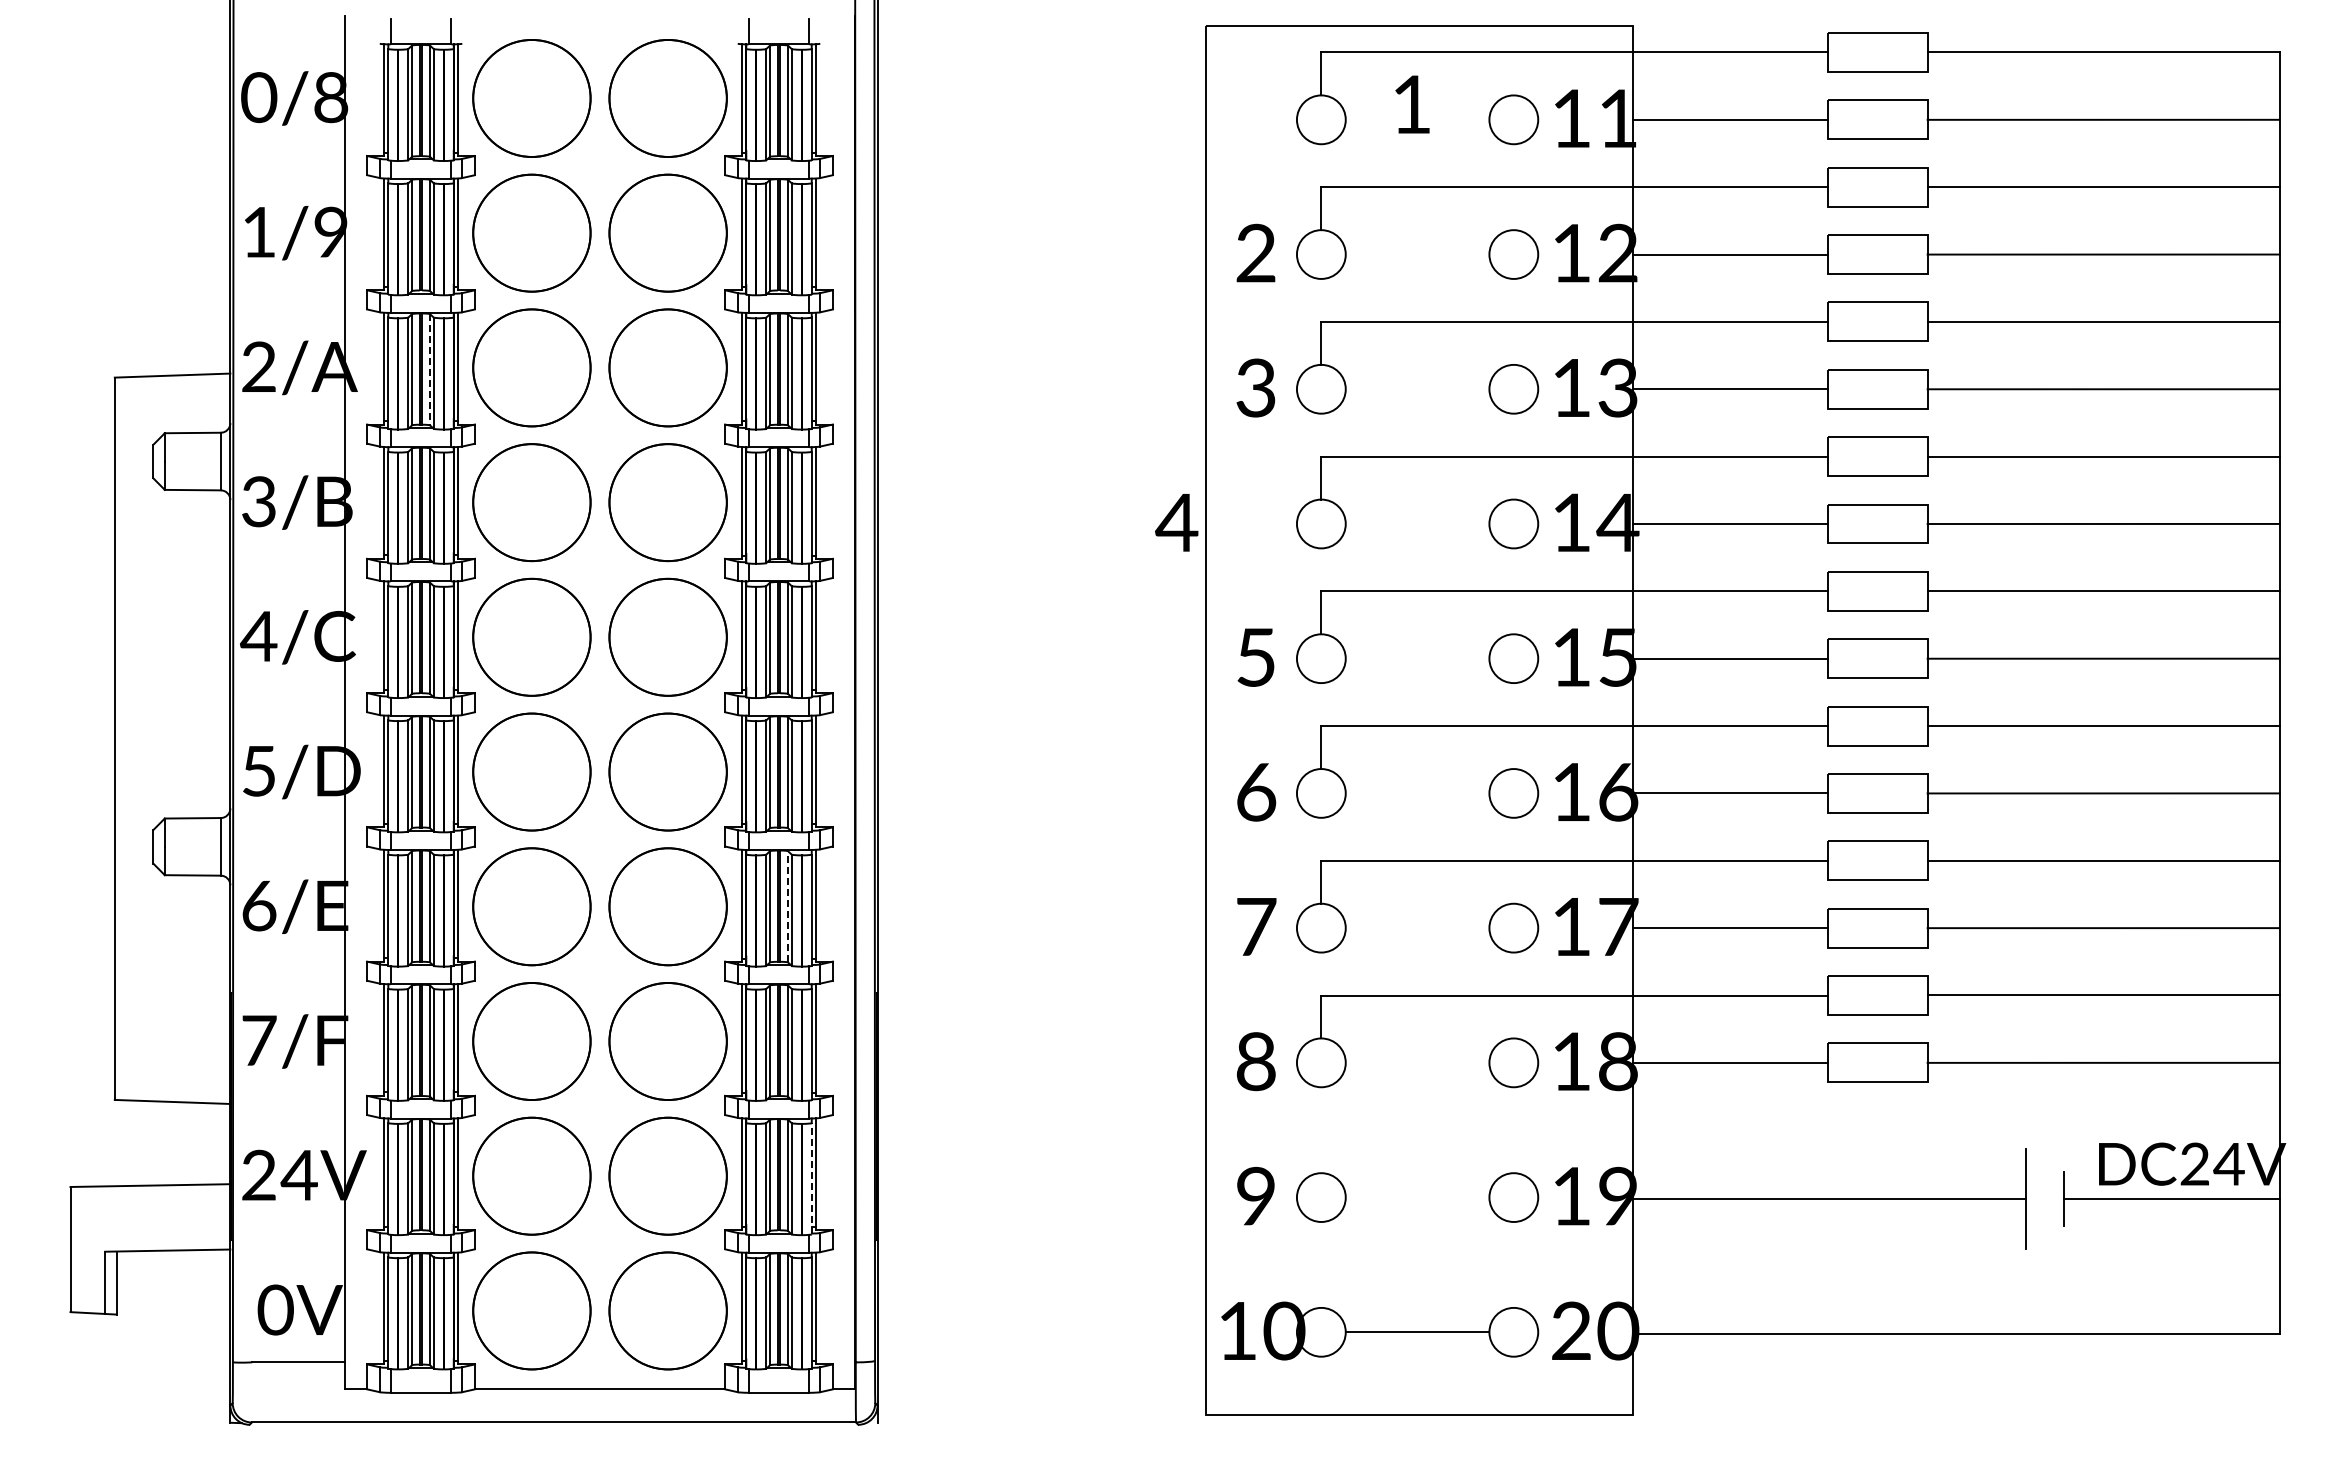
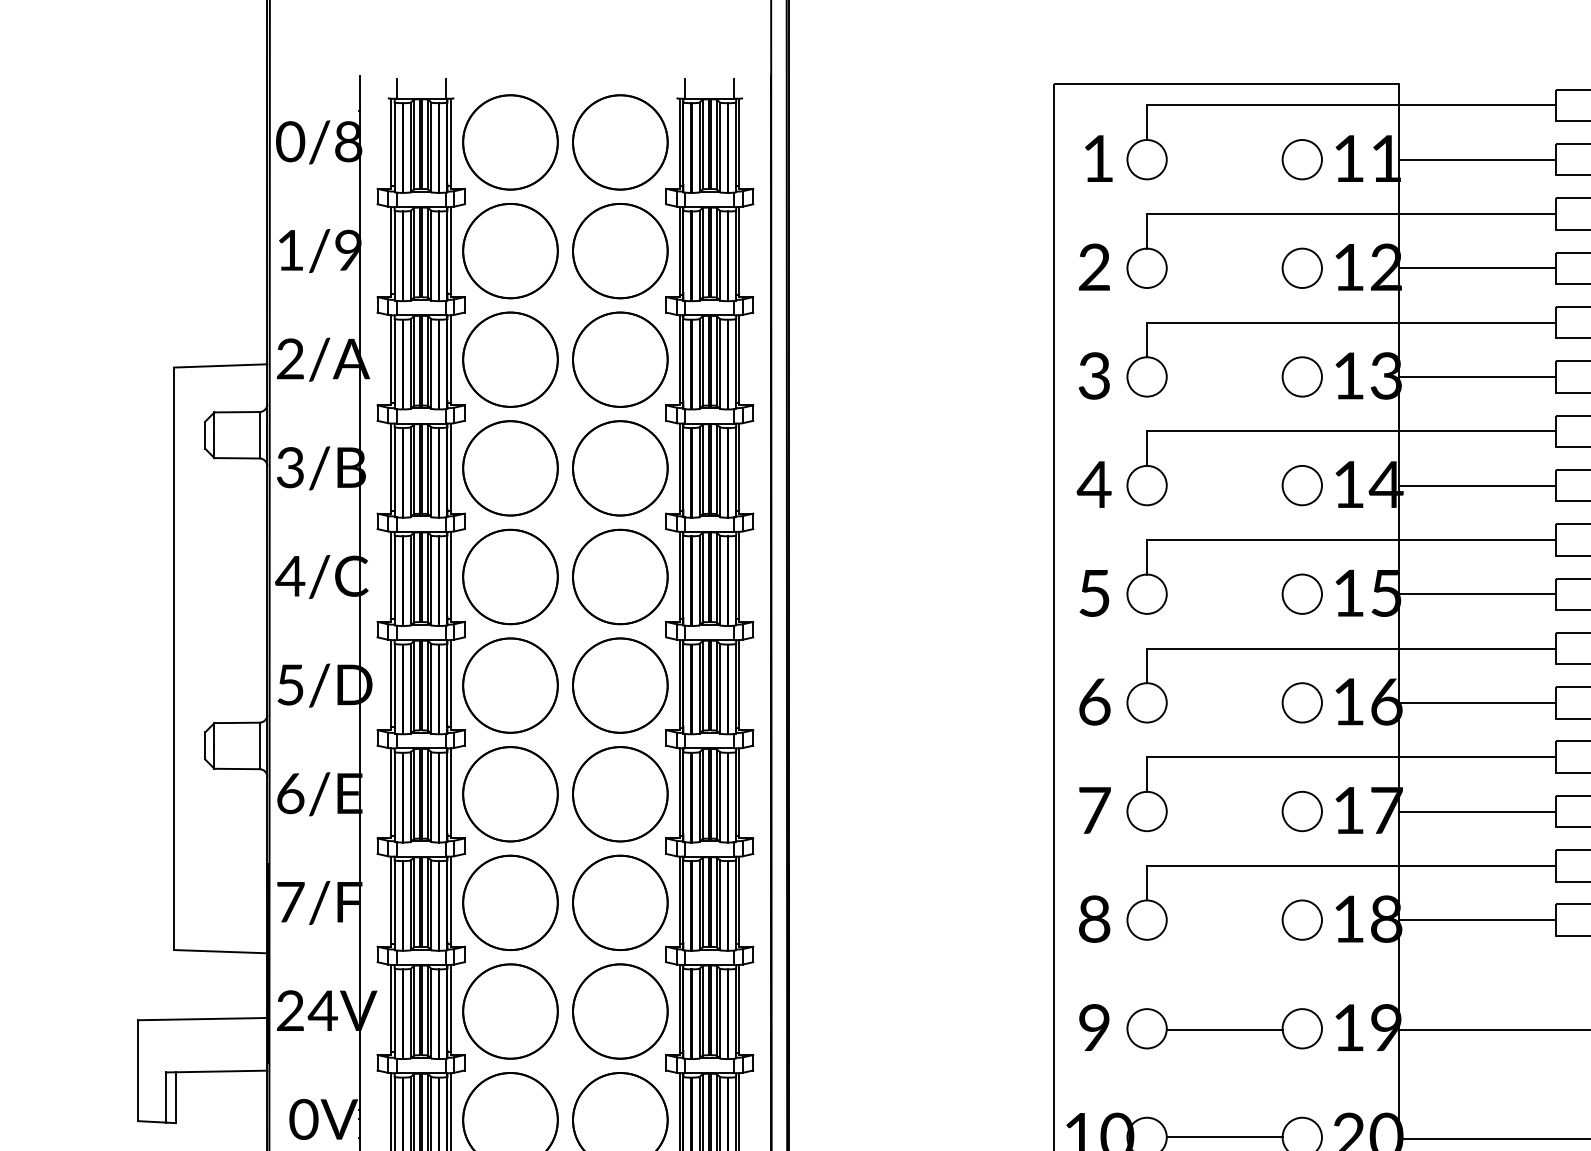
text: (1412, 104) -> (1098, 158), moved
line: (429, 369) -> (427, 361), dashed -> solid
text: (1176, 522) -> (1093, 484), moved
line: (787, 906) -> (716, 794), dashed -> solid
line: (811, 1178) -> (735, 1013), dashed -> solid
line: (1417, 1199) -> (1224, 1030), added

